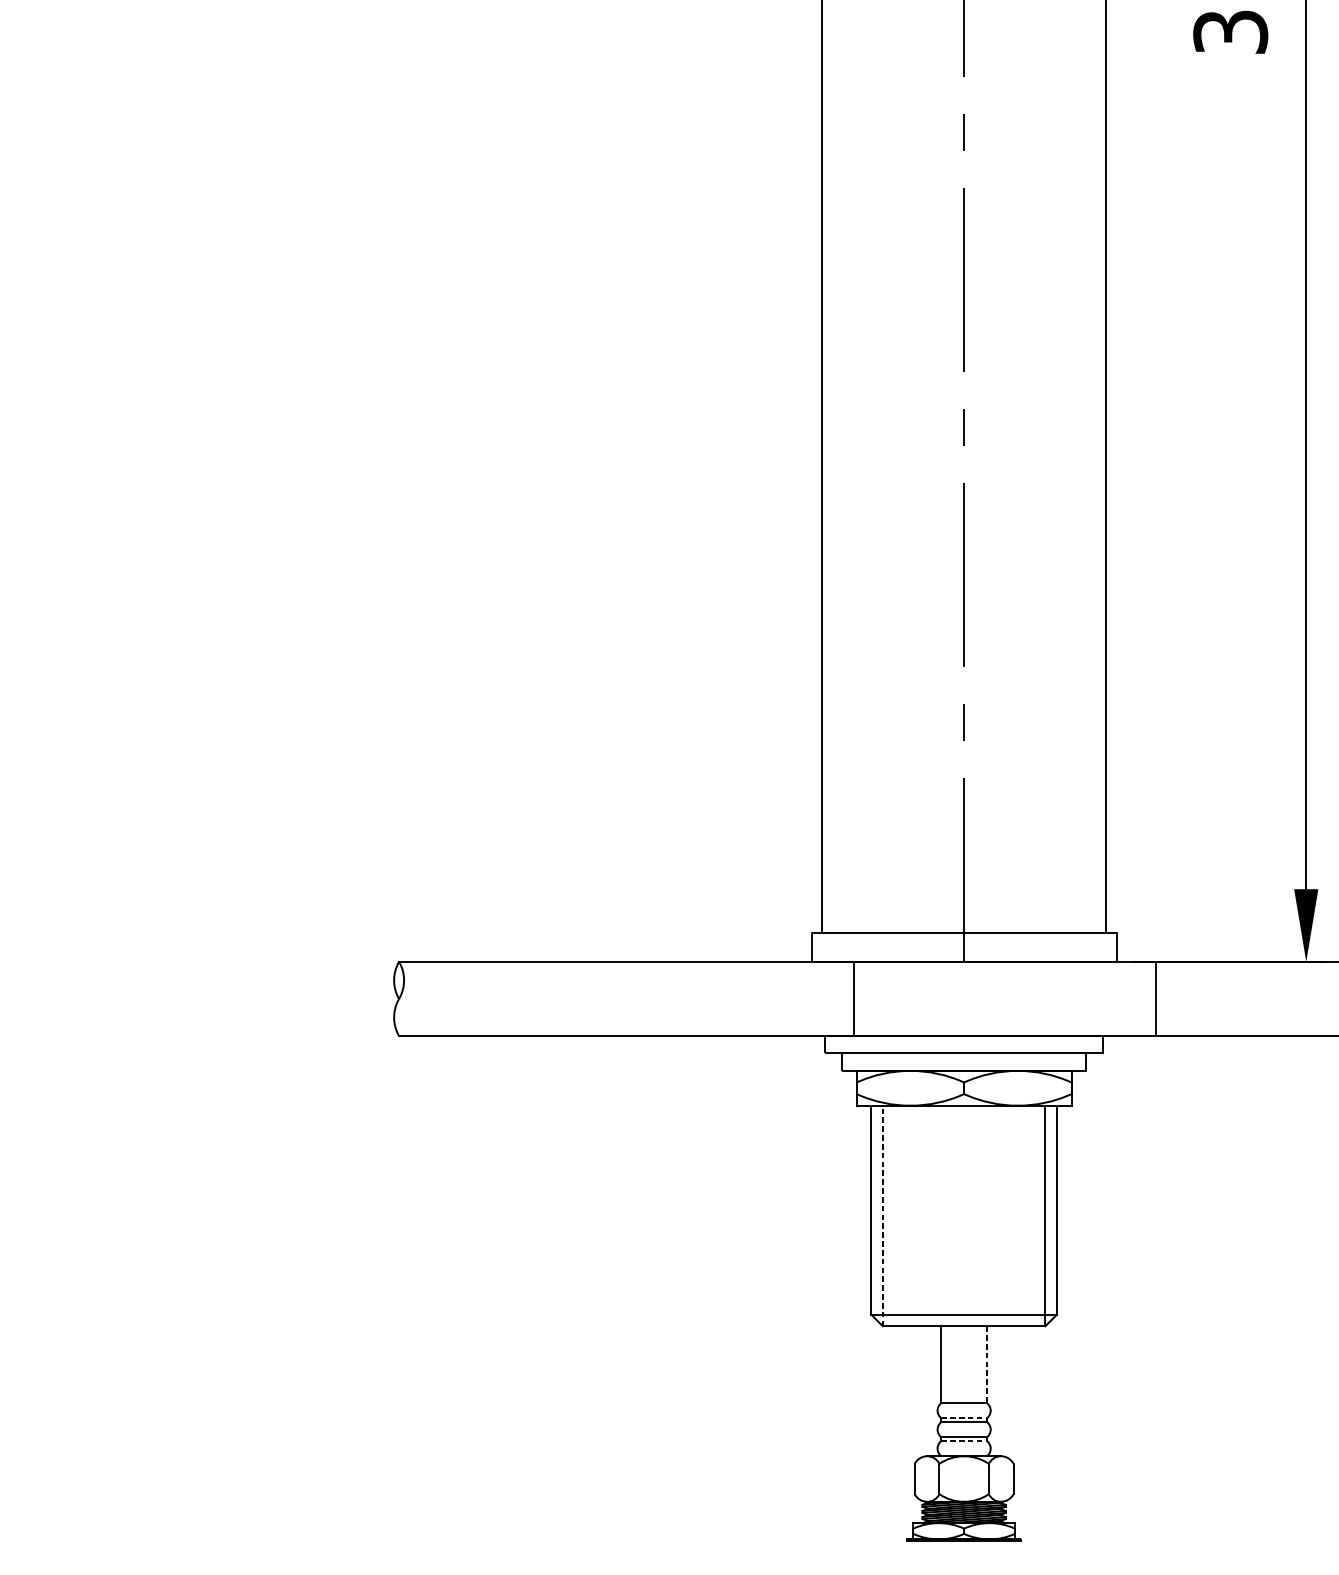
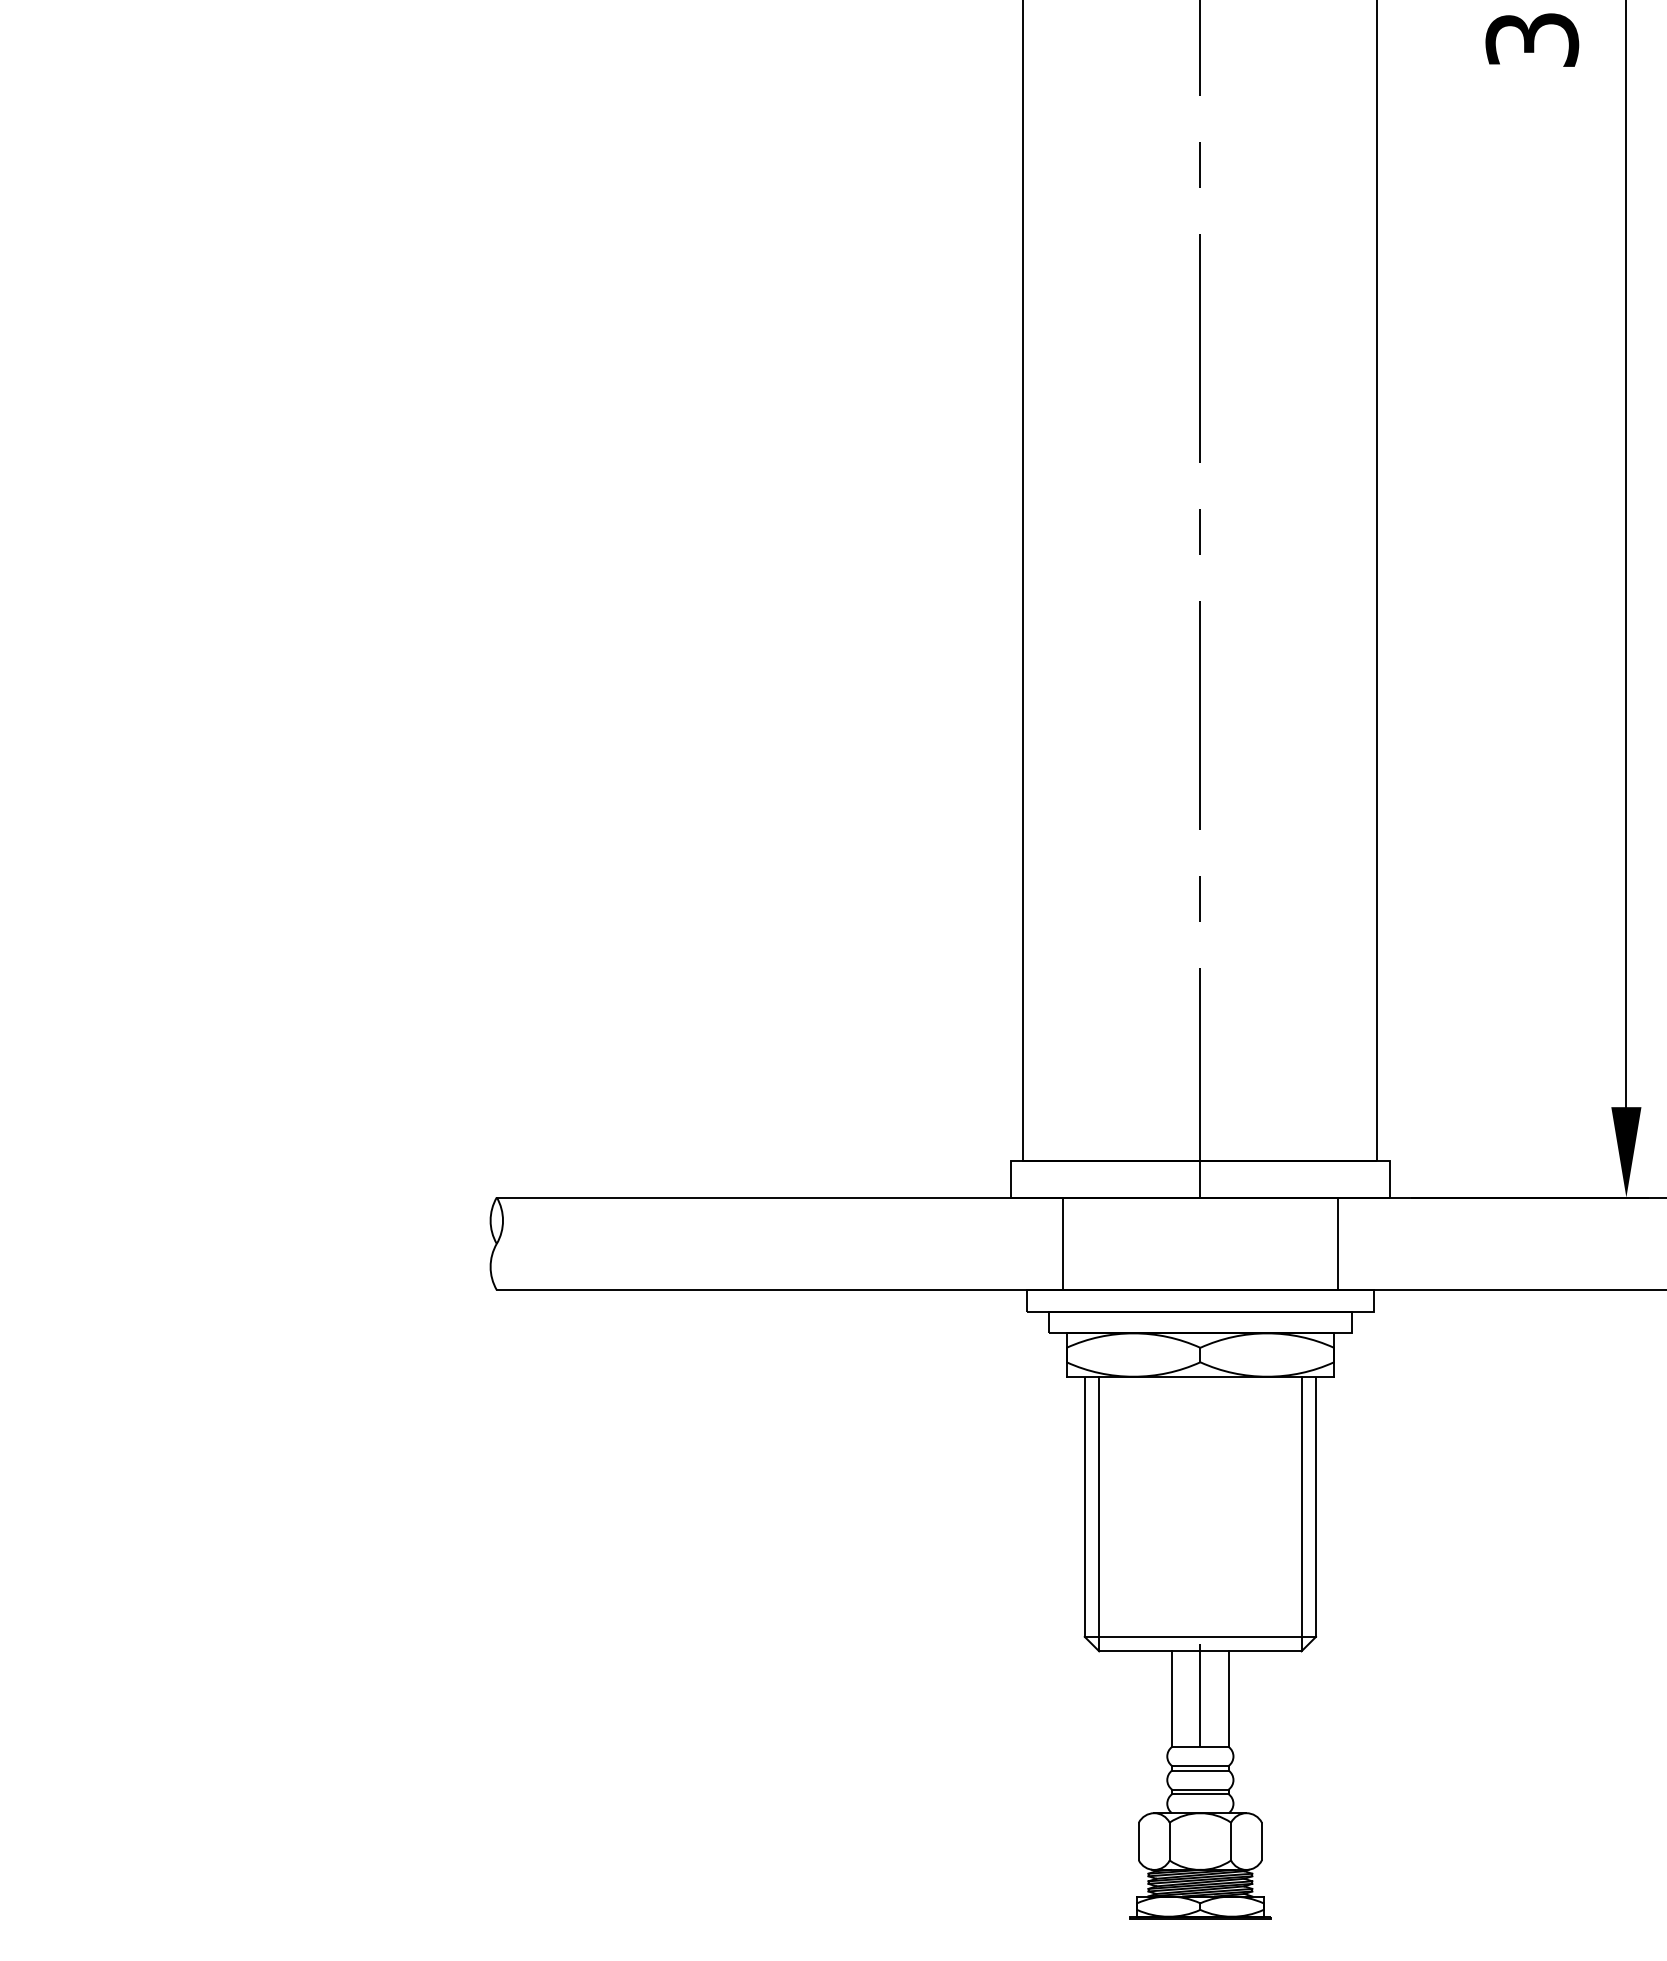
line: (1155, 998) -> (1337, 1243), moved
line: (883, 1215) -> (1099, 1513), dashed -> solid
line: (964, 1360) -> (1200, 1694), added
line: (986, 1364) -> (1228, 1699), dashed -> solid
line: (964, 1417) -> (1200, 1765), dashed -> solid
line: (964, 1441) -> (1200, 1794), dashed -> solid

